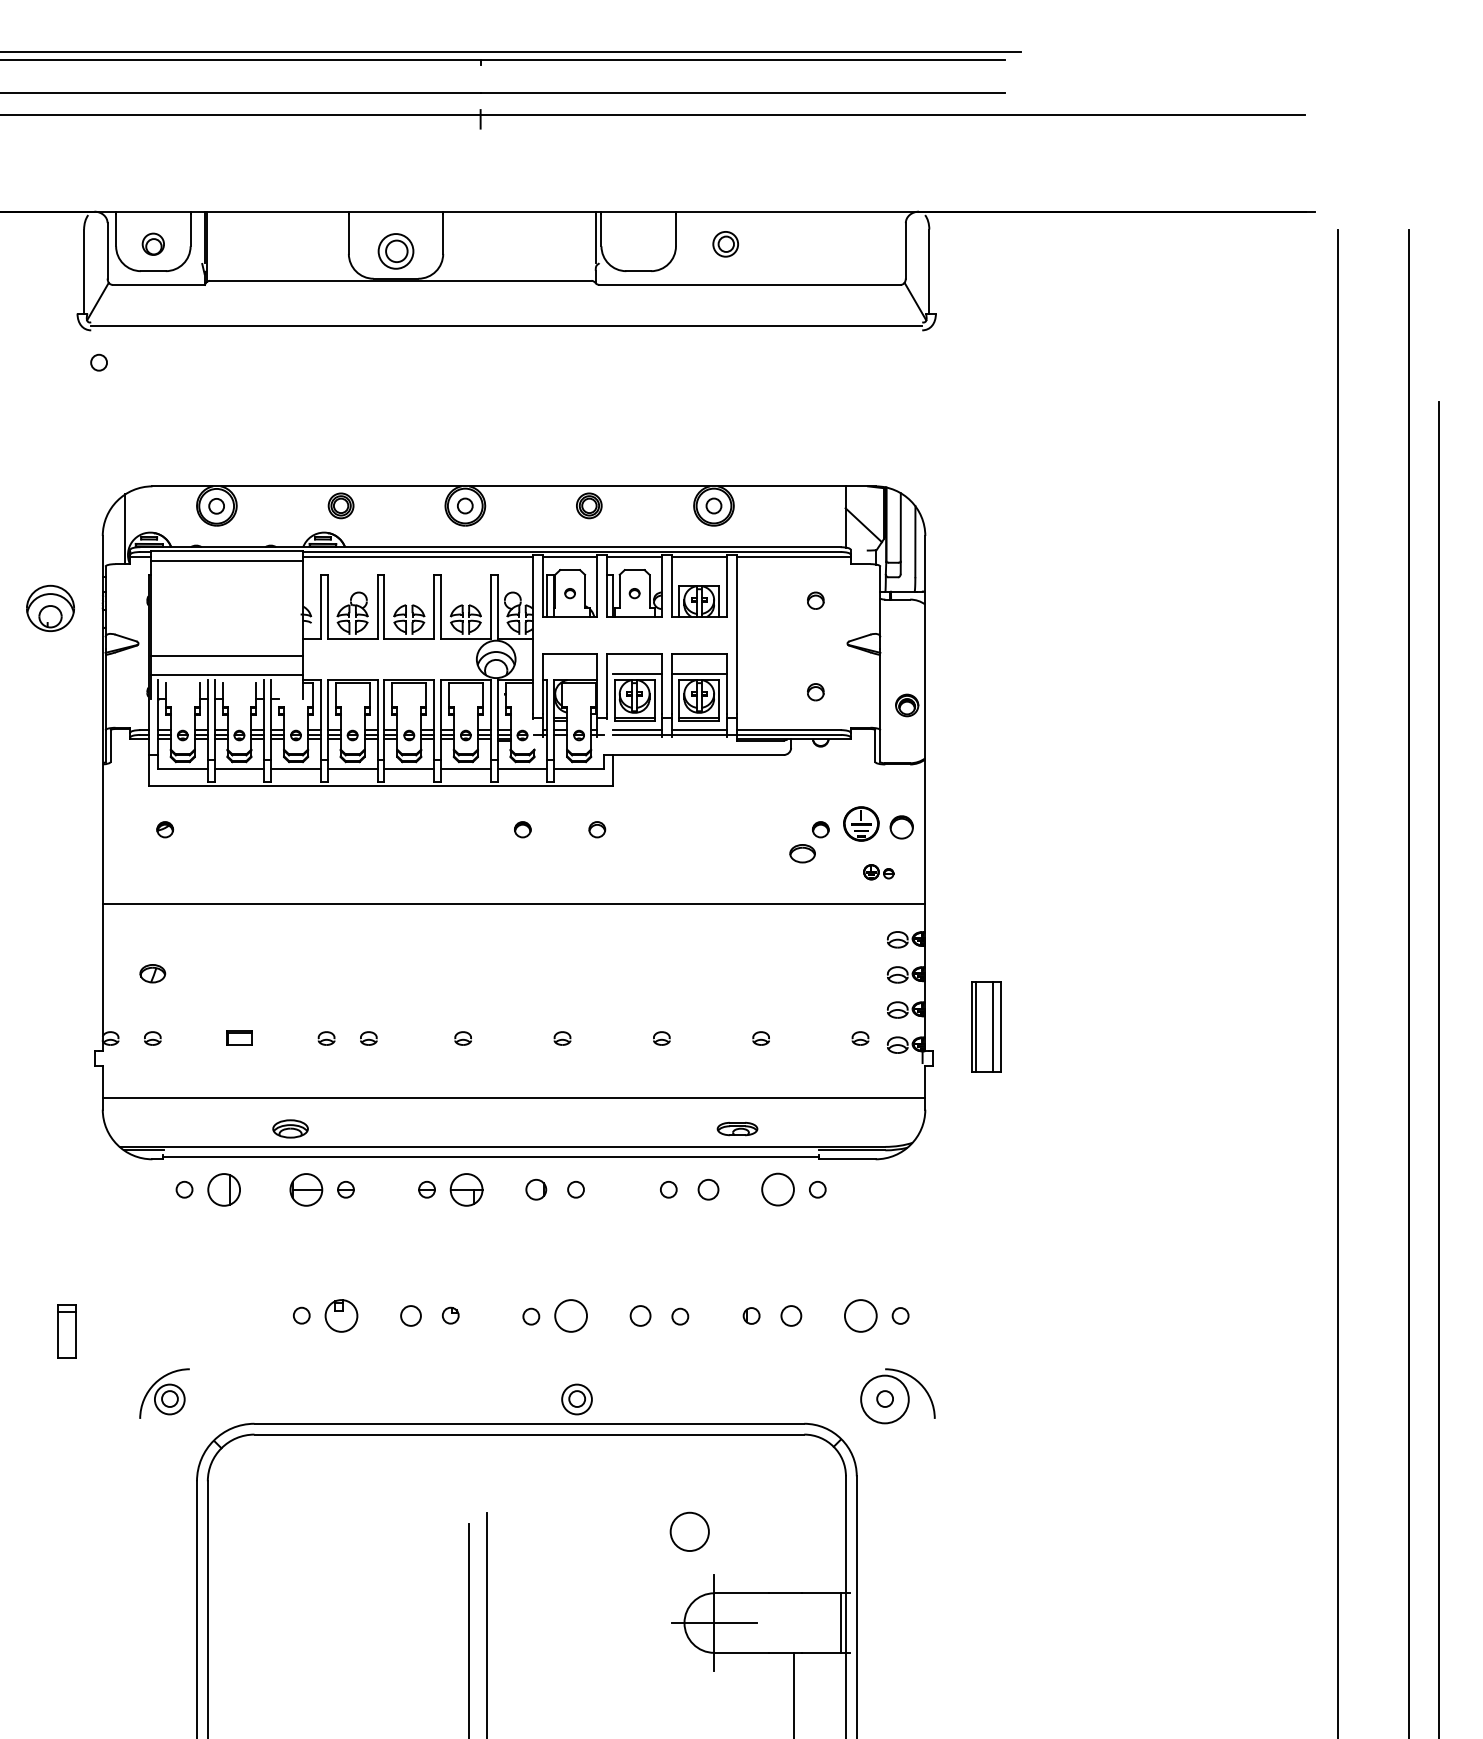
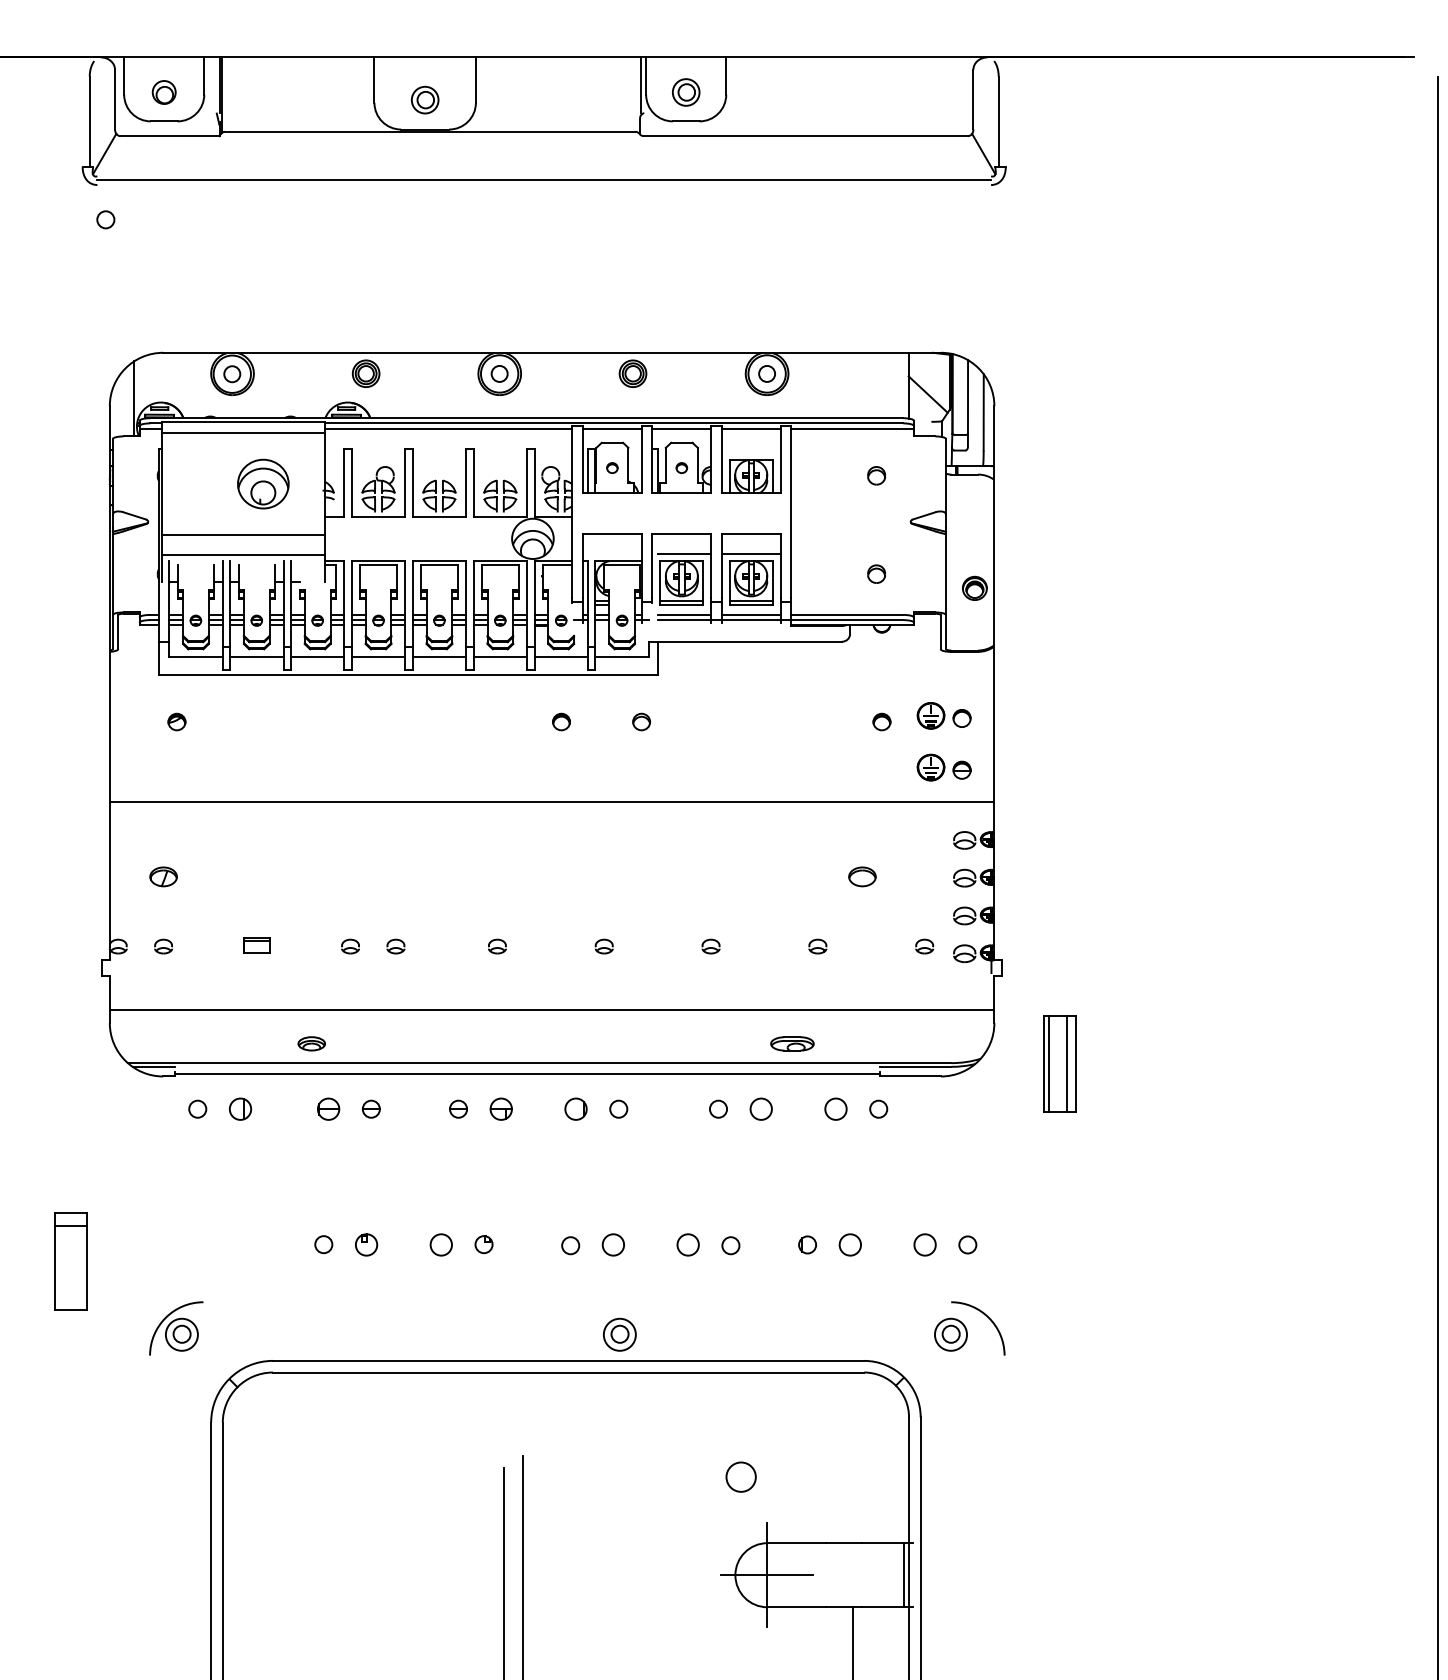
part: (725, 244) -> (685, 92), moved
part: (395, 251) -> (424, 100), size x0.71
part: (50, 607) -> (263, 483), moved
part: (878, 823) -> (944, 715), size x0.71
part: (802, 853) -> (862, 876), moved
part: (878, 872) -> (944, 768), size x1.67
part: (986, 1026) -> (1060, 1063), moved
part: (290, 1128) -> (311, 1043), size x0.71
part: (224, 1189) -> (240, 1108), size x0.62
part: (305, 1189) -> (327, 1108), size x0.62
part: (466, 1189) -> (500, 1108), size x0.62
circle: (777, 1189) -> (835, 1108), size x0.62
part: (341, 1315) -> (366, 1244), size x0.62
circle: (570, 1315) -> (612, 1244), size x0.62
circle: (860, 1315) -> (924, 1244), size x0.62
part: (66, 1331) -> (70, 1261), size x1.67
circle: (884, 1399) -> (950, 1334), size x0.62
circle: (689, 1531) -> (740, 1476), size x0.71

